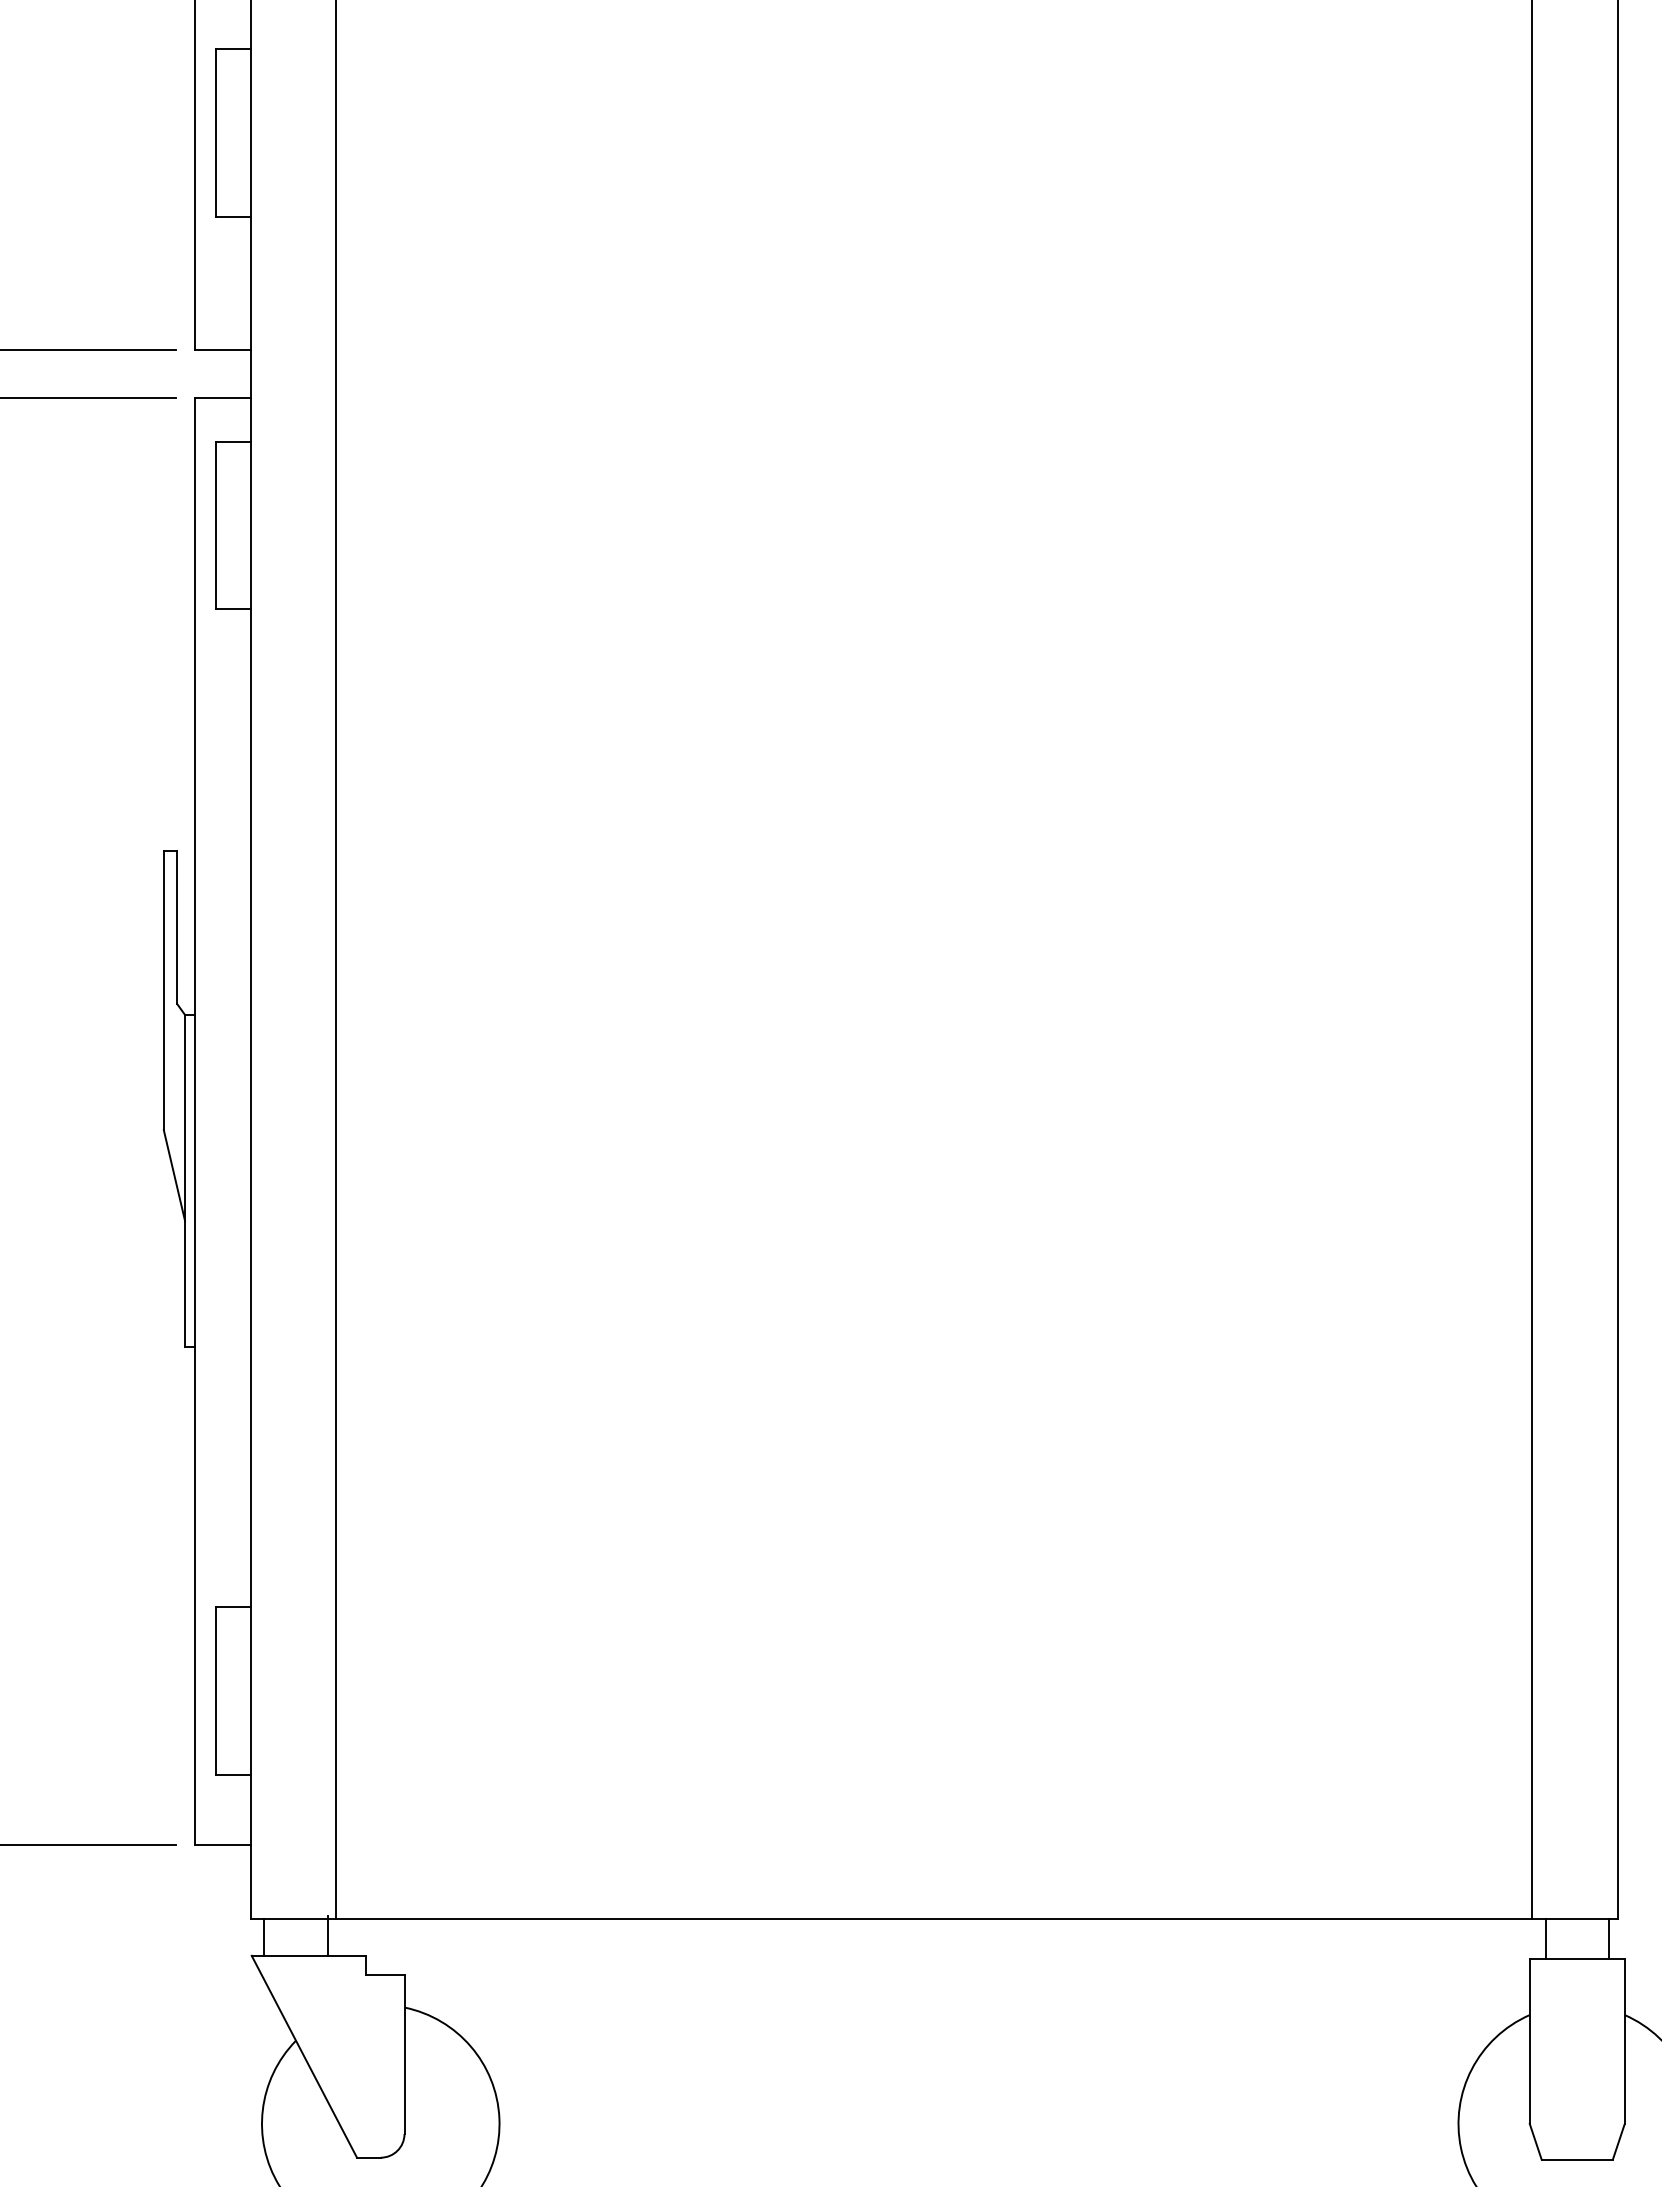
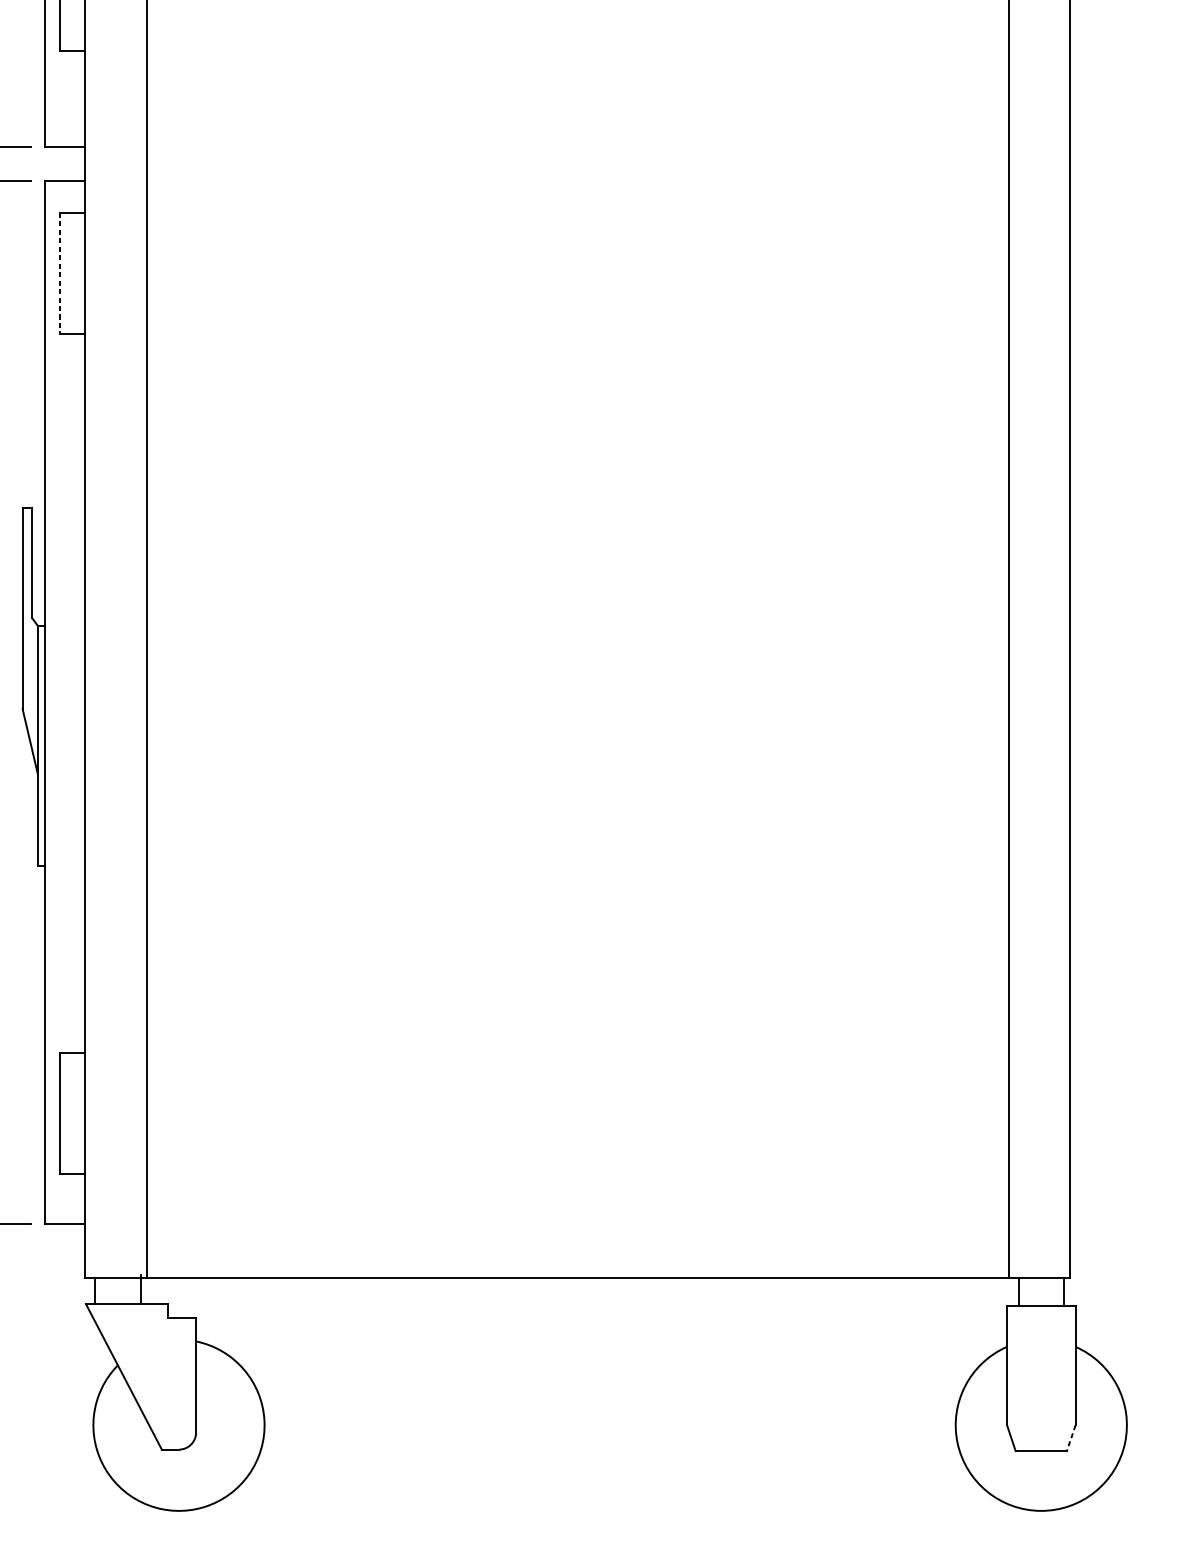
line: (216, 525) -> (60, 273), solid -> dashed
line: (1618, 2141) -> (1071, 1437), solid -> dashed

